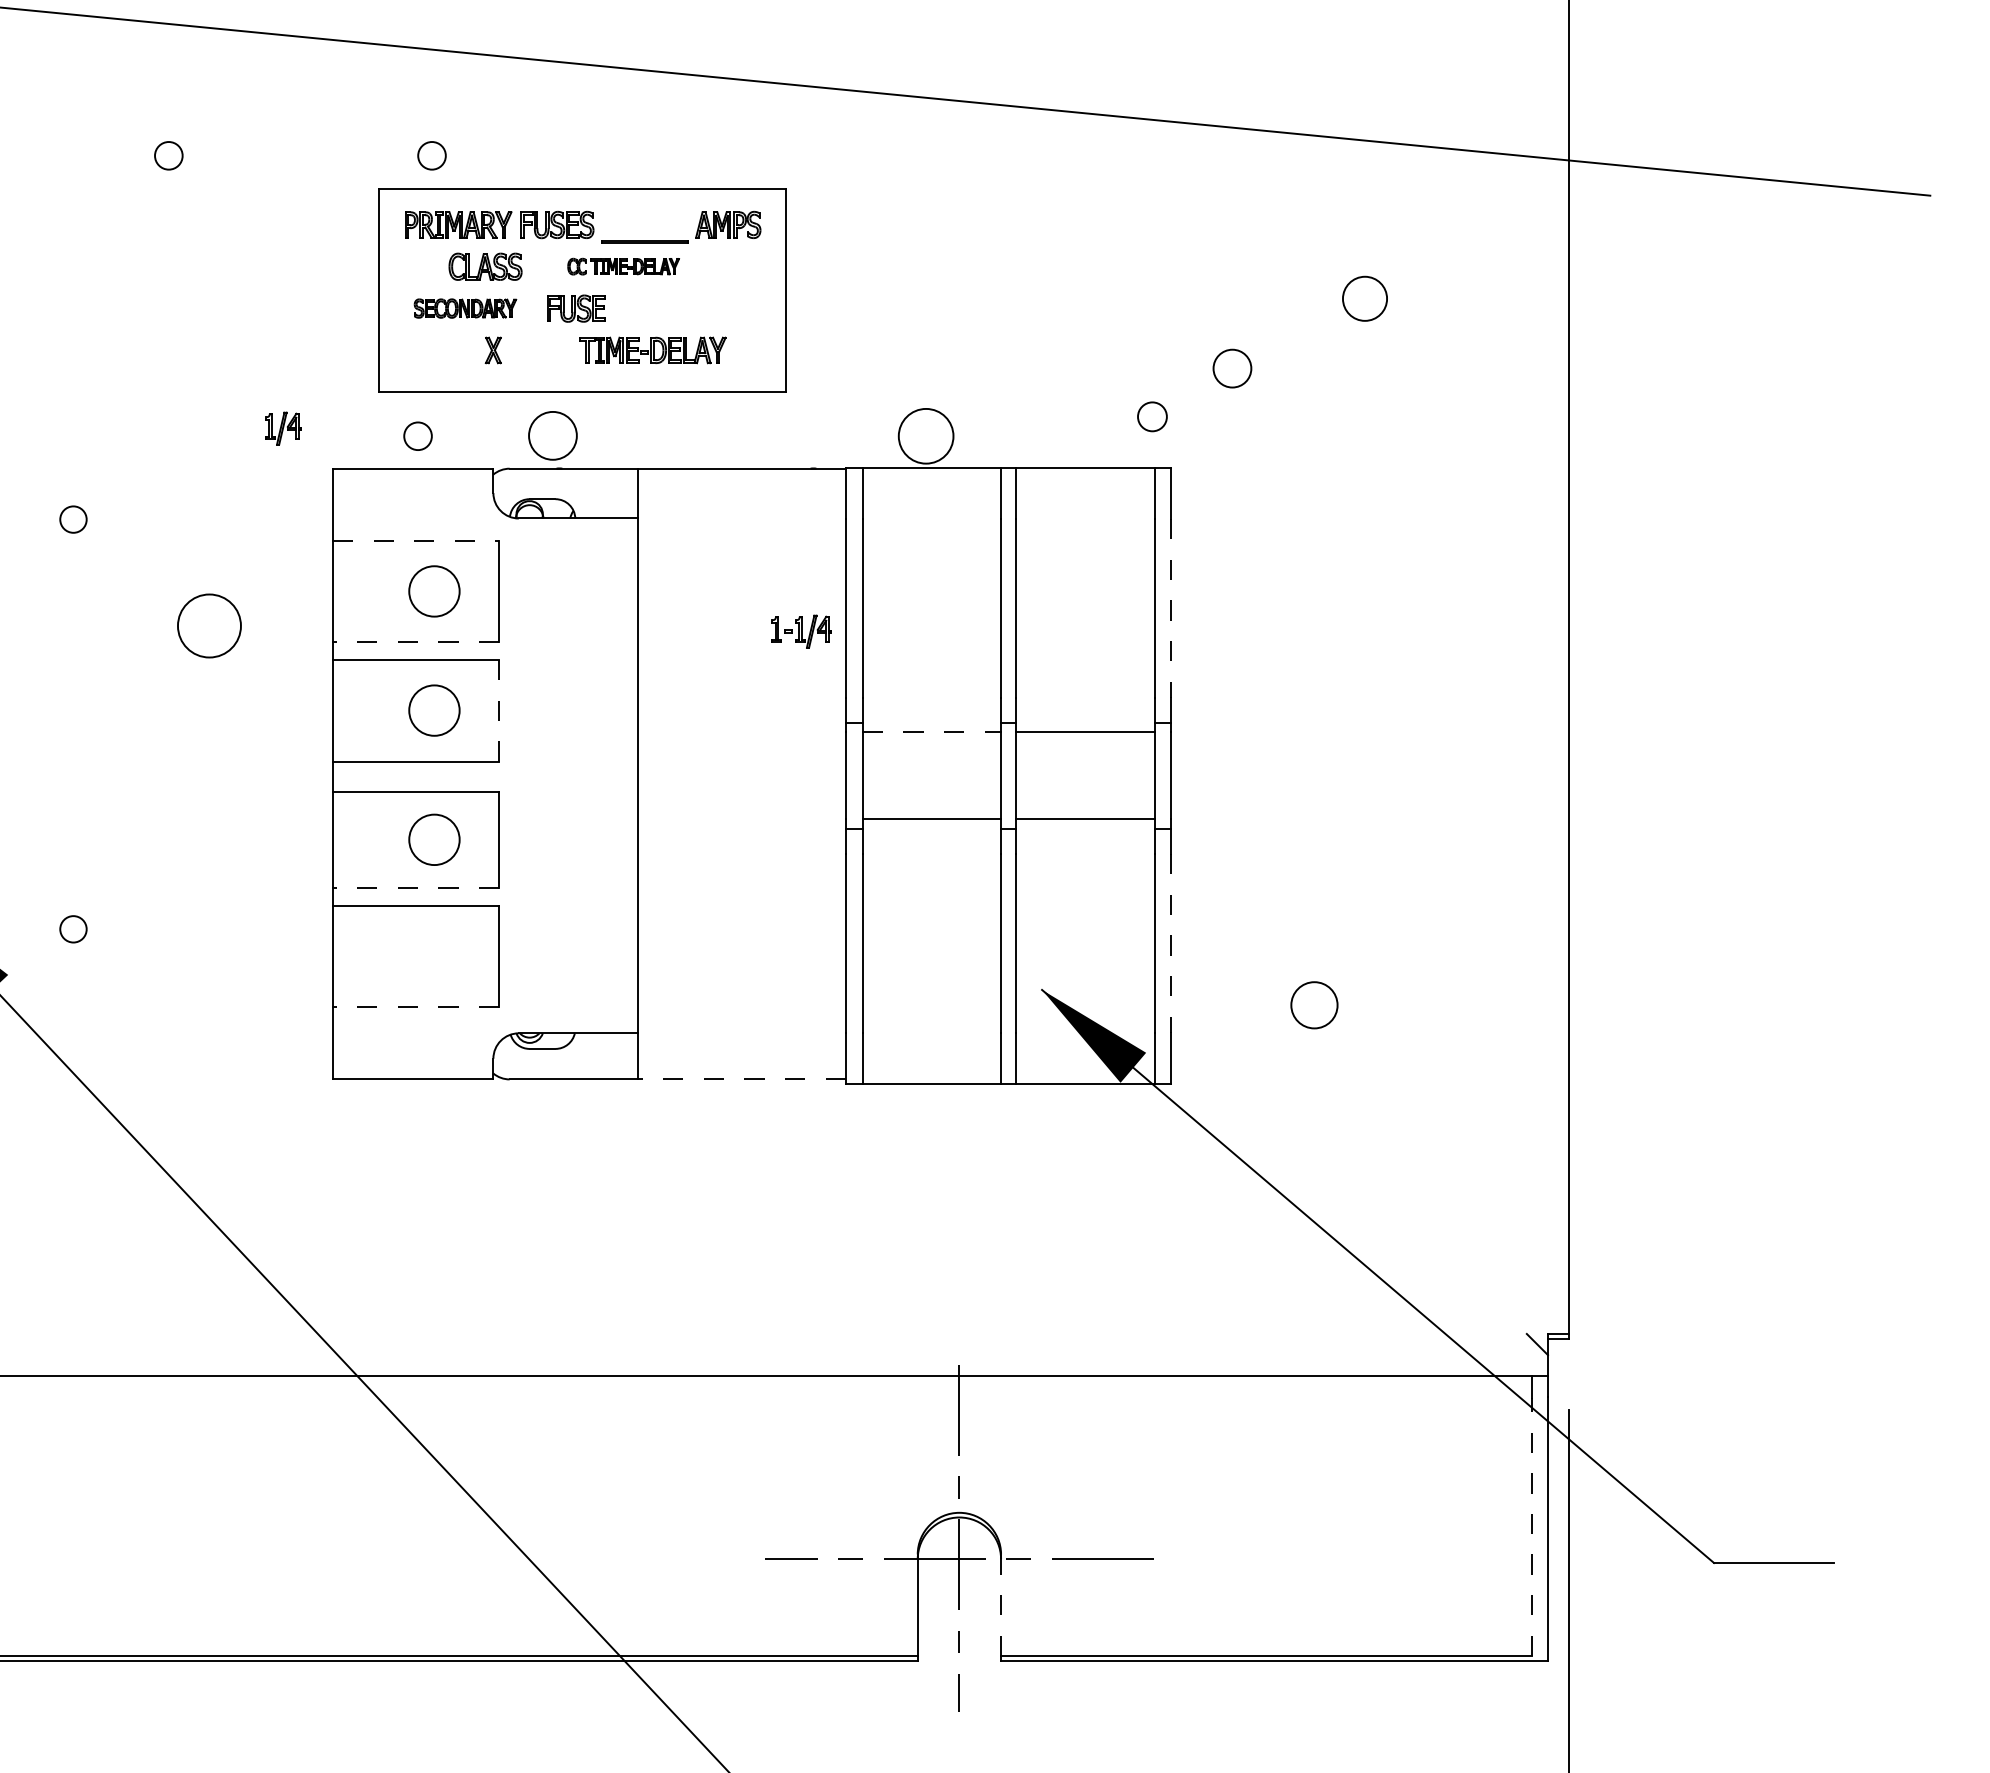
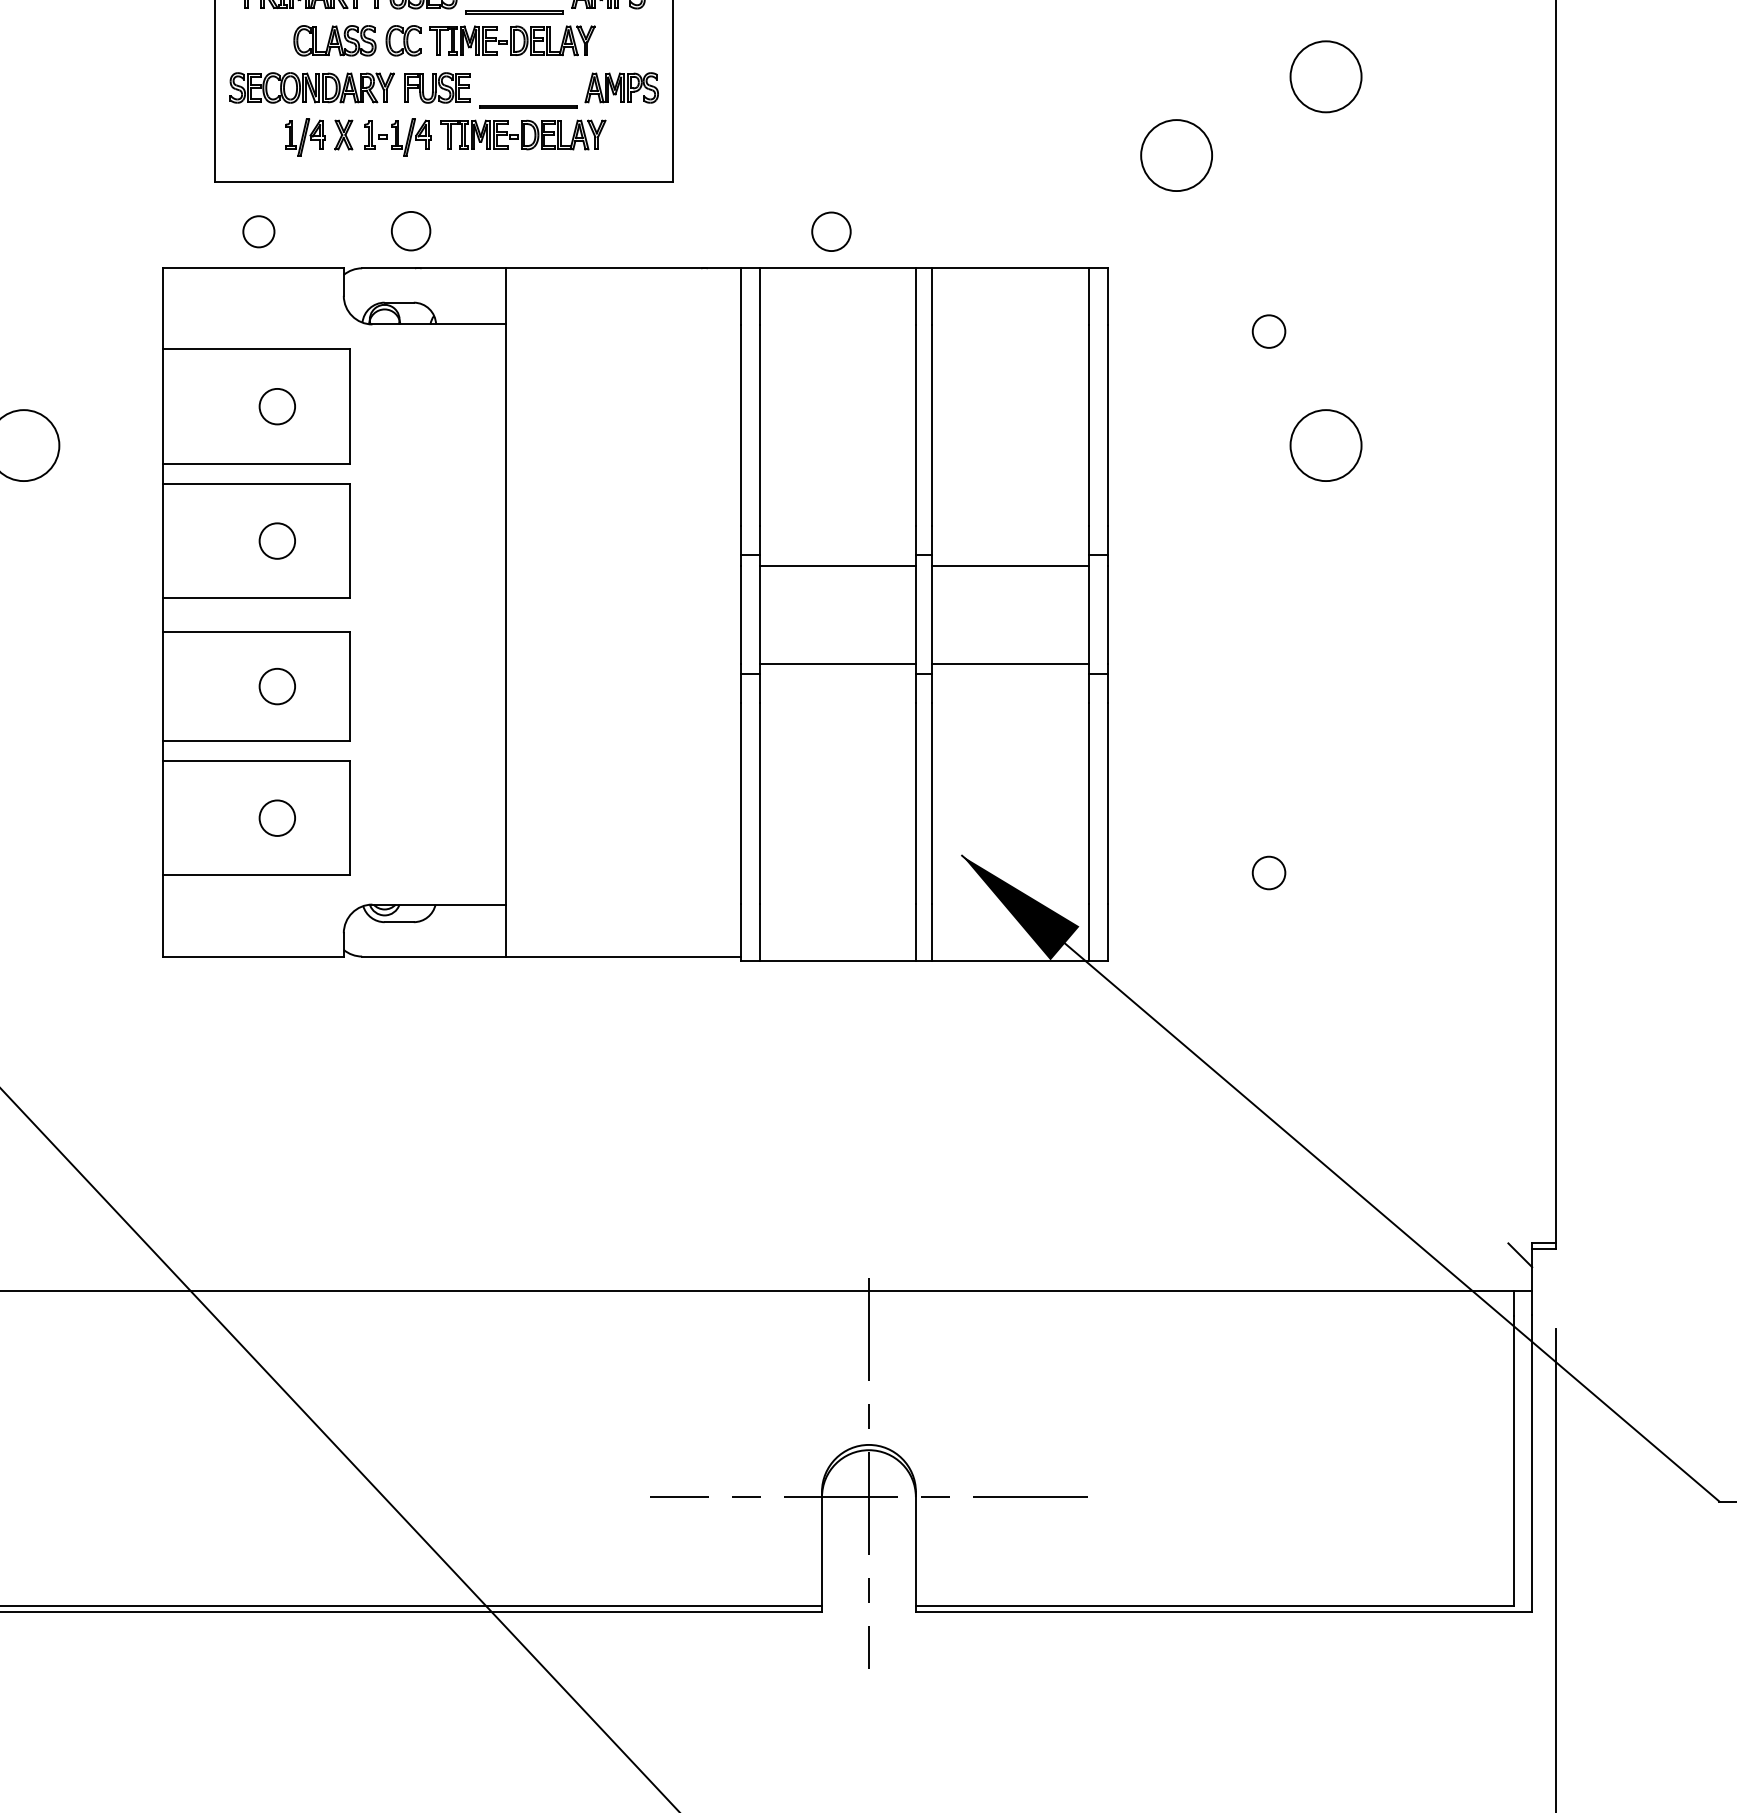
part: (623, 266) -> (490, 40), size x1.67
circle: (1364, 298) -> (1325, 76), size x1.43
part: (465, 308) -> (312, 87), size x1.43
part: (693, 323) -> (569, 104), added
circle: (1231, 368) -> (1175, 155), size x1.67
circle: (1152, 416) -> (1269, 331), moved
part: (283, 428) -> (305, 137), moved
circle: (553, 435) -> (411, 230), size x0.71
circle: (926, 436) -> (831, 232), size x0.62
line: (416, 540) -> (257, 349), dashed -> solid
circle: (434, 591) -> (277, 406), size x0.62
line: (1171, 608) -> (1107, 425), dashed -> solid
circle: (1364, 625) -> (1325, 445), added
part: (801, 631) -> (398, 137), moved
line: (415, 642) -> (256, 464), dashed -> solid
circle: (434, 710) -> (277, 540), size x0.62
line: (499, 710) -> (350, 540), dashed -> solid
line: (932, 732) -> (838, 565), dashed -> solid
circle: (434, 839) -> (277, 686), size x0.62
line: (415, 888) -> (256, 741), dashed -> solid
line: (1171, 943) -> (1107, 803), dashed -> solid
circle: (434, 956) -> (277, 818), added
circle: (1314, 1004) -> (1269, 872), size x0.62
line: (415, 1007) -> (256, 875), dashed -> solid
line: (741, 1079) -> (623, 956), dashed -> solid
line: (1531, 1527) -> (1513, 1461), dashed -> solid
line: (1001, 1605) -> (916, 1549), dashed -> solid

